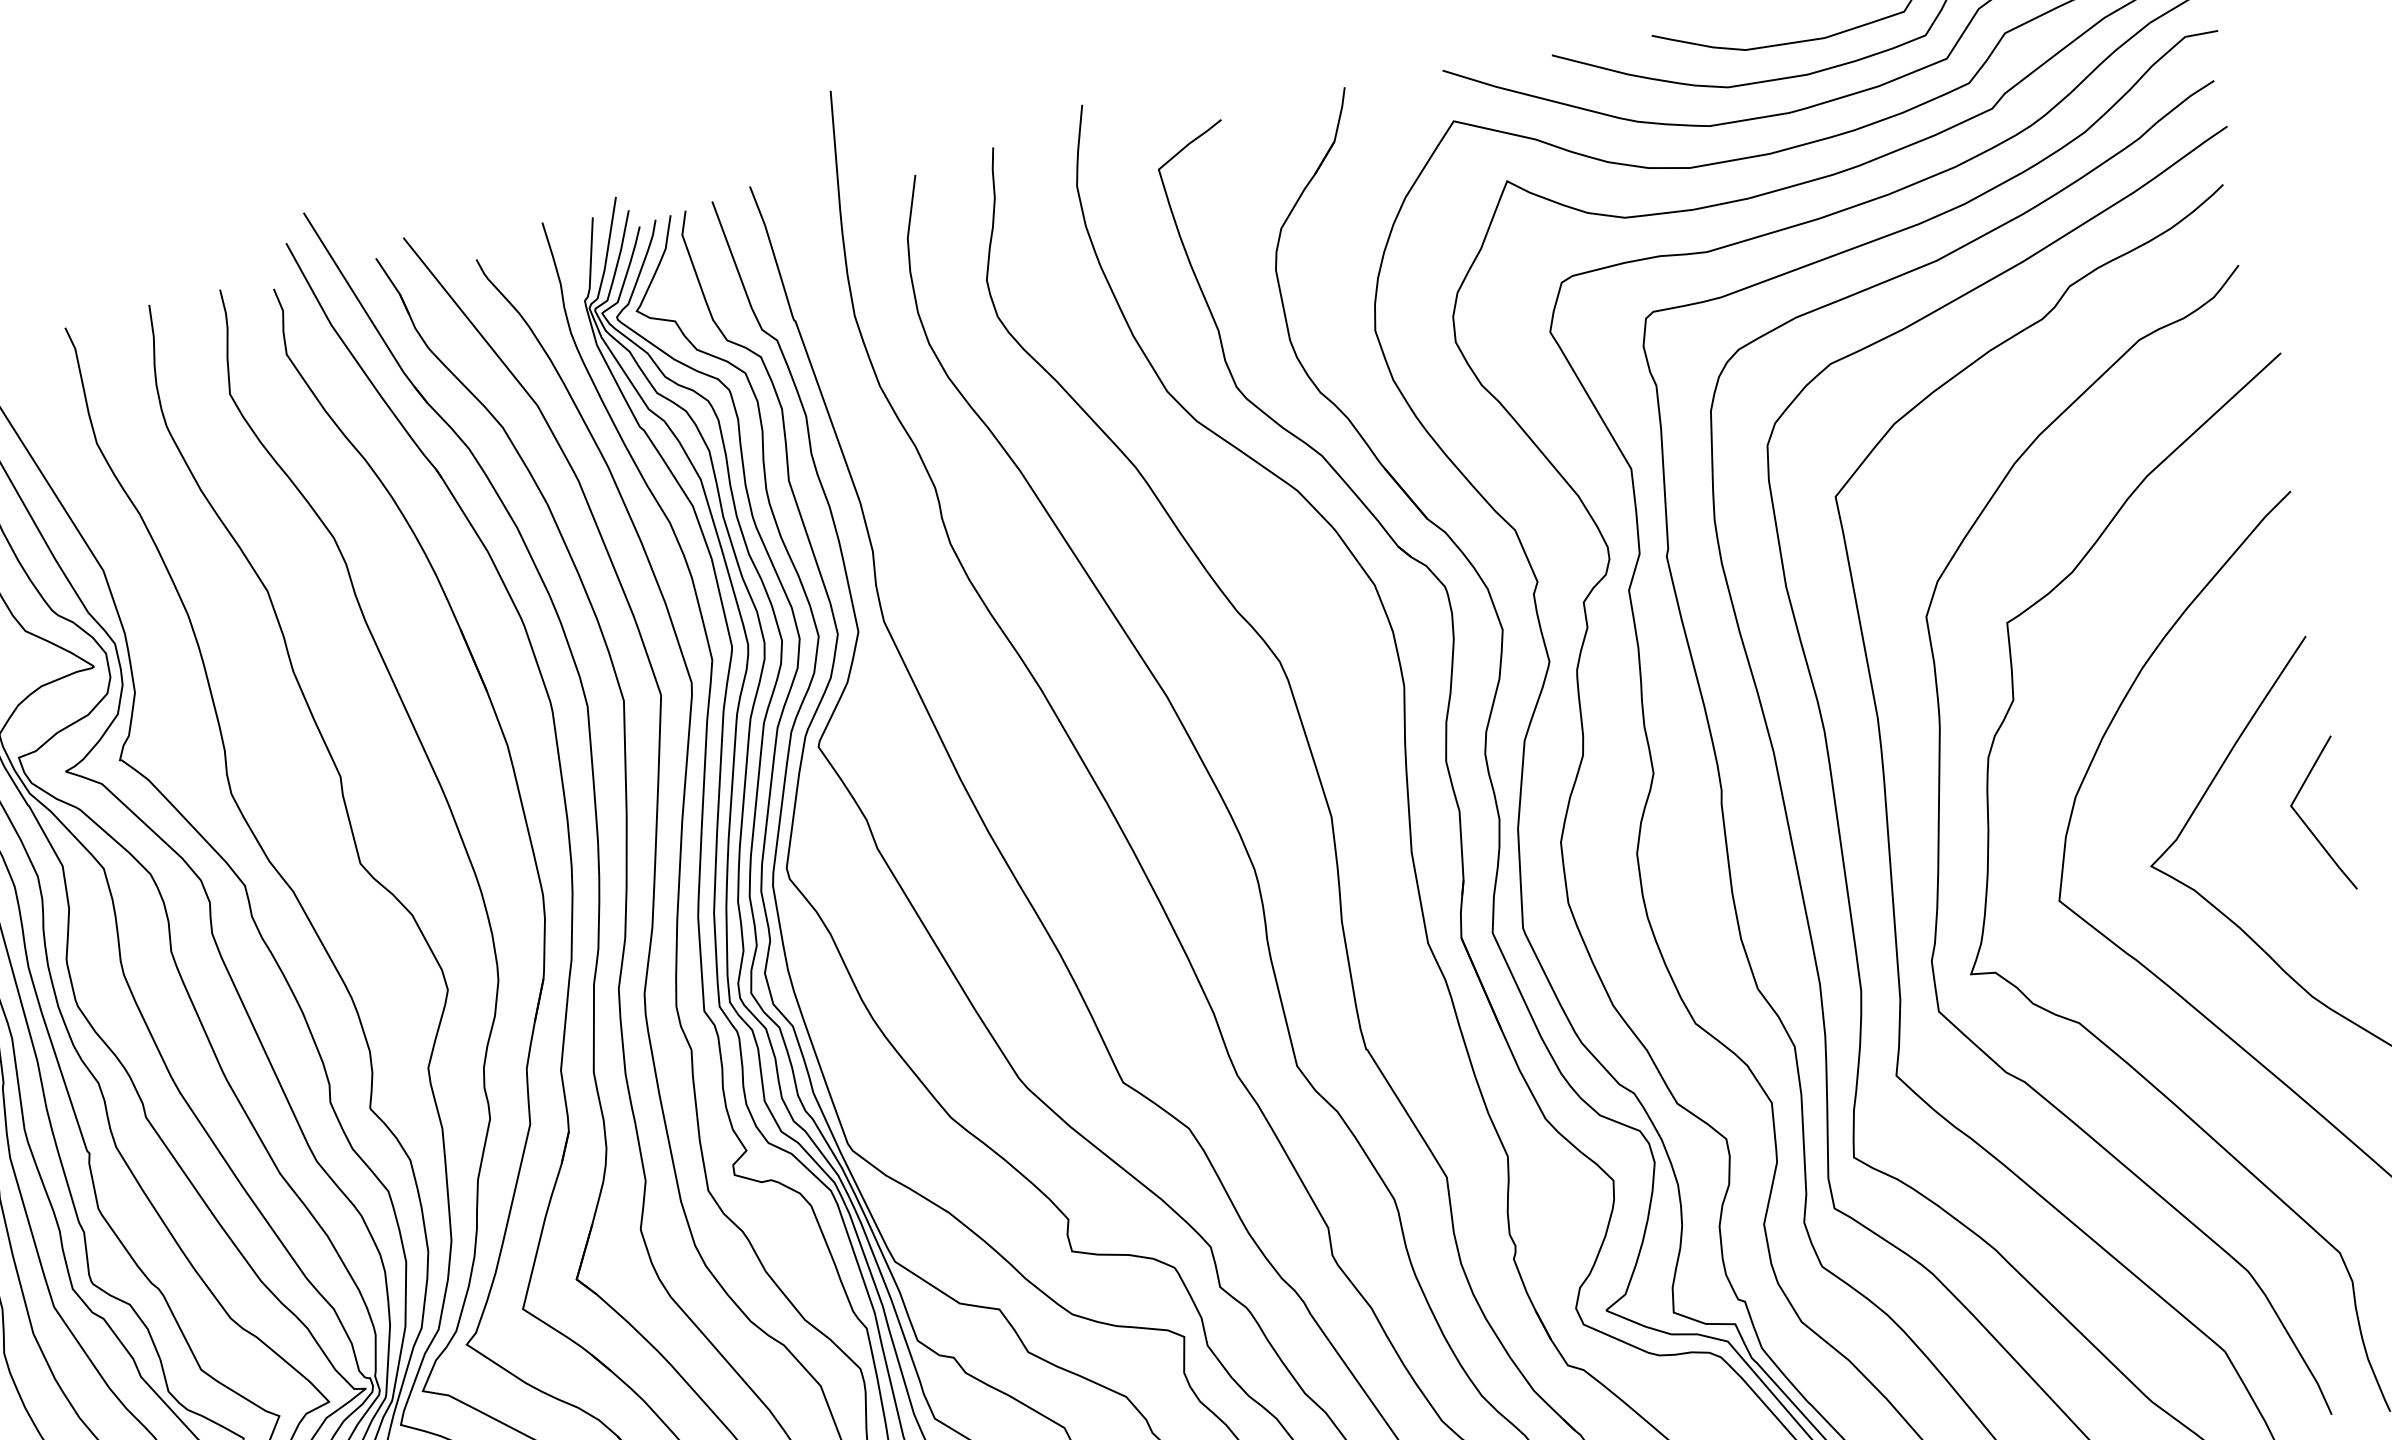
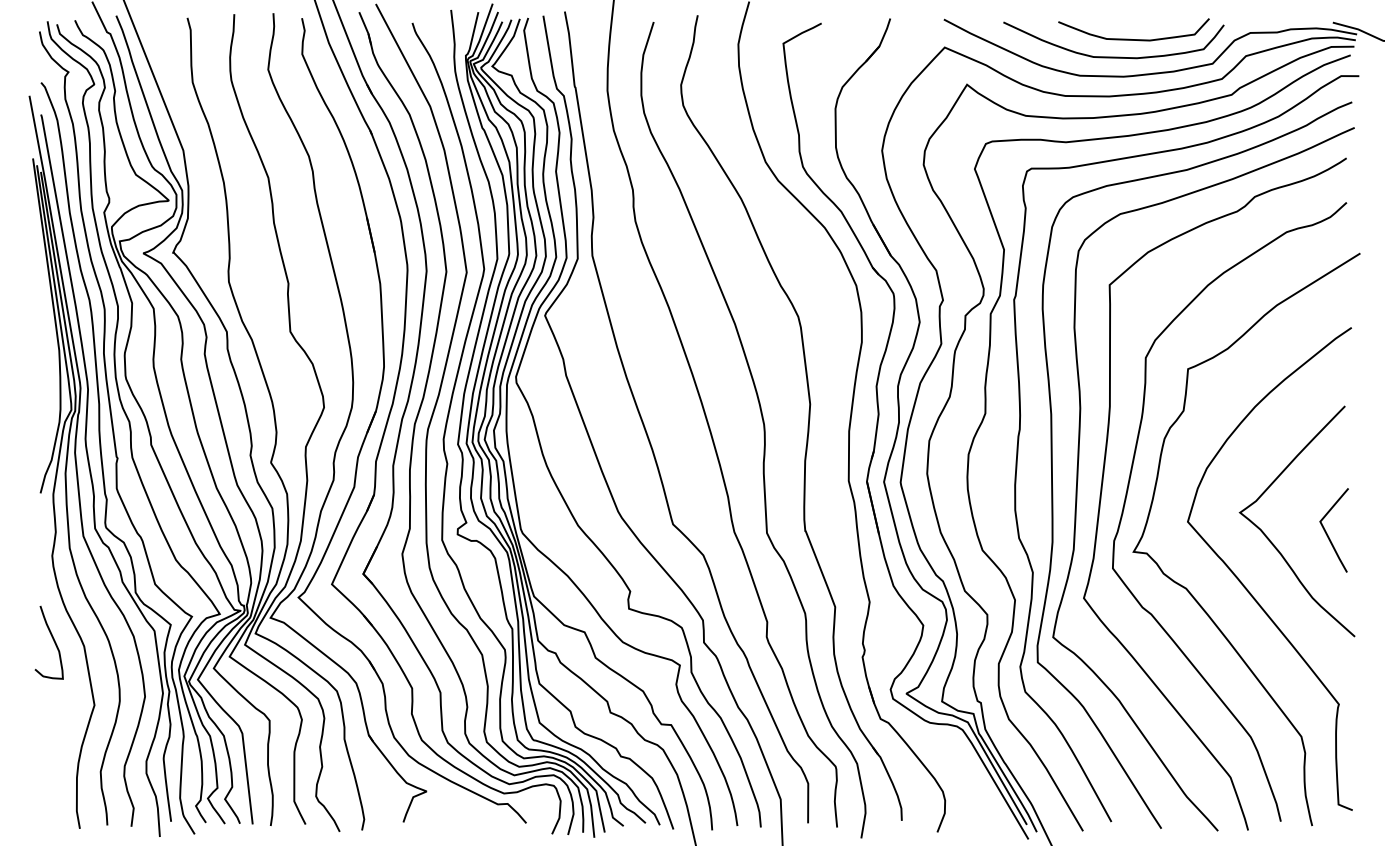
line: (2308, 825) -> (1327, 533), moved

